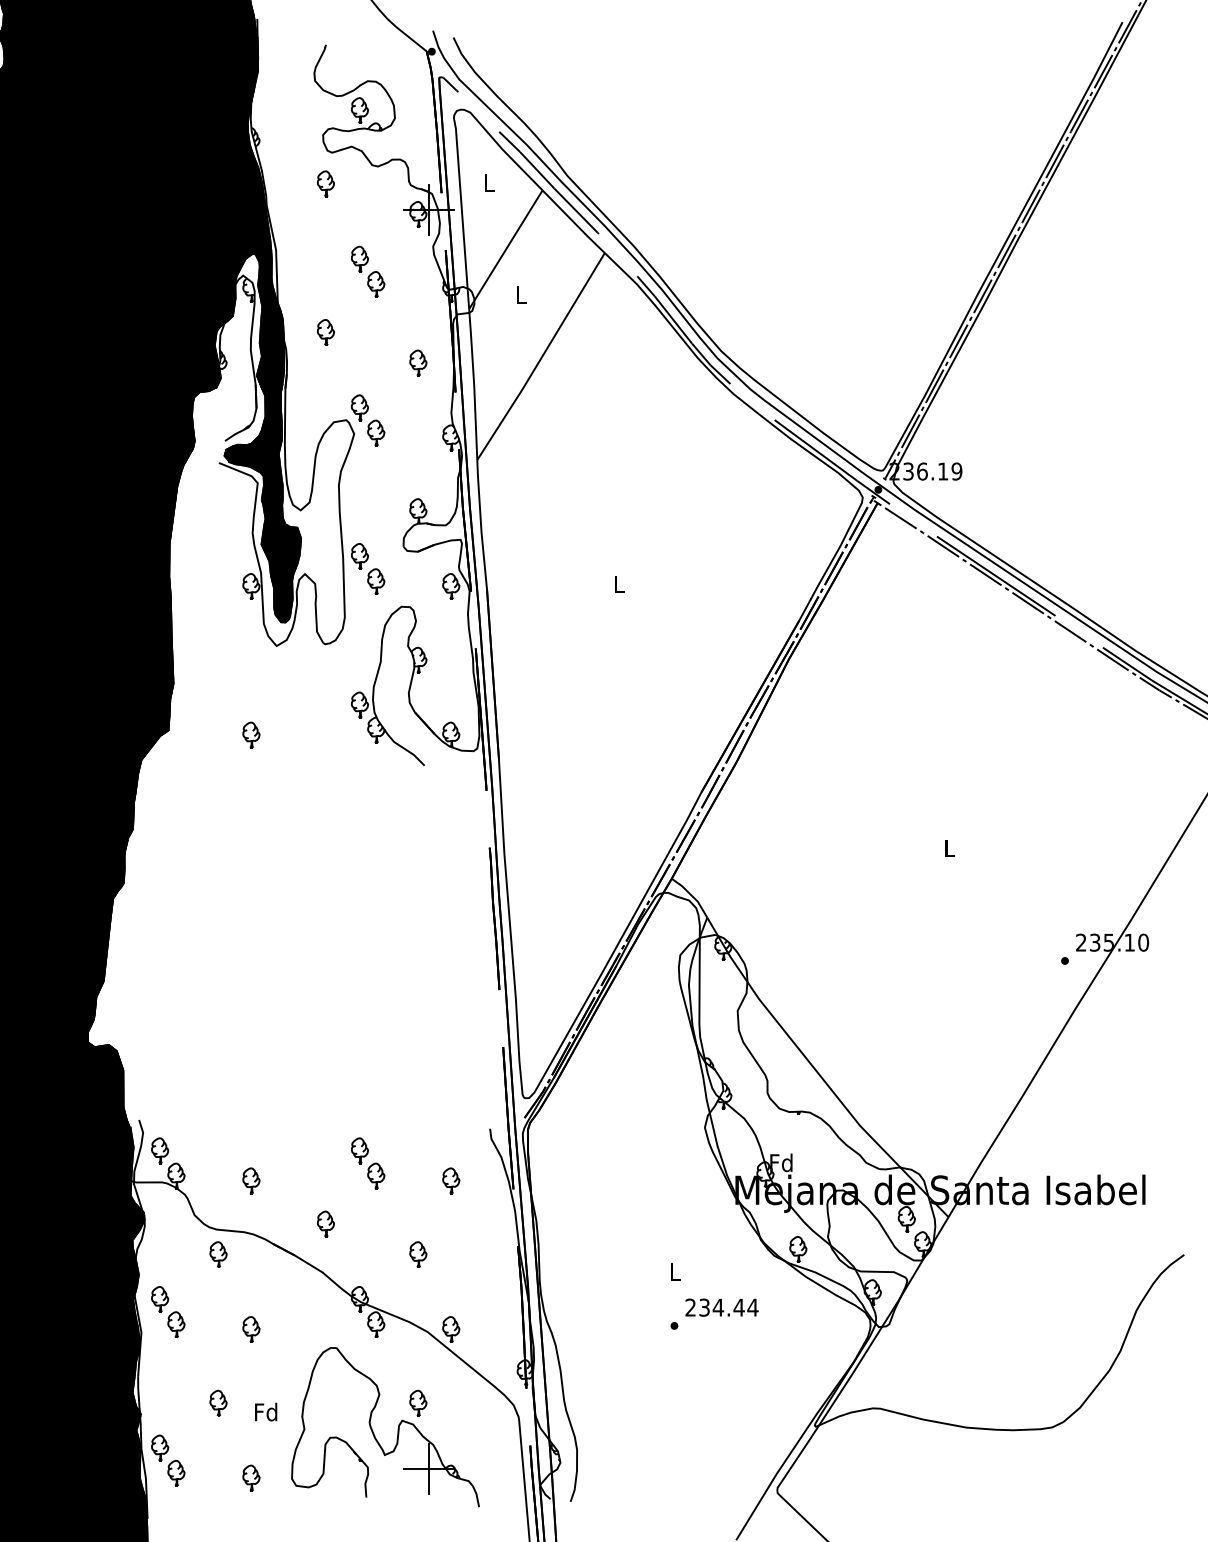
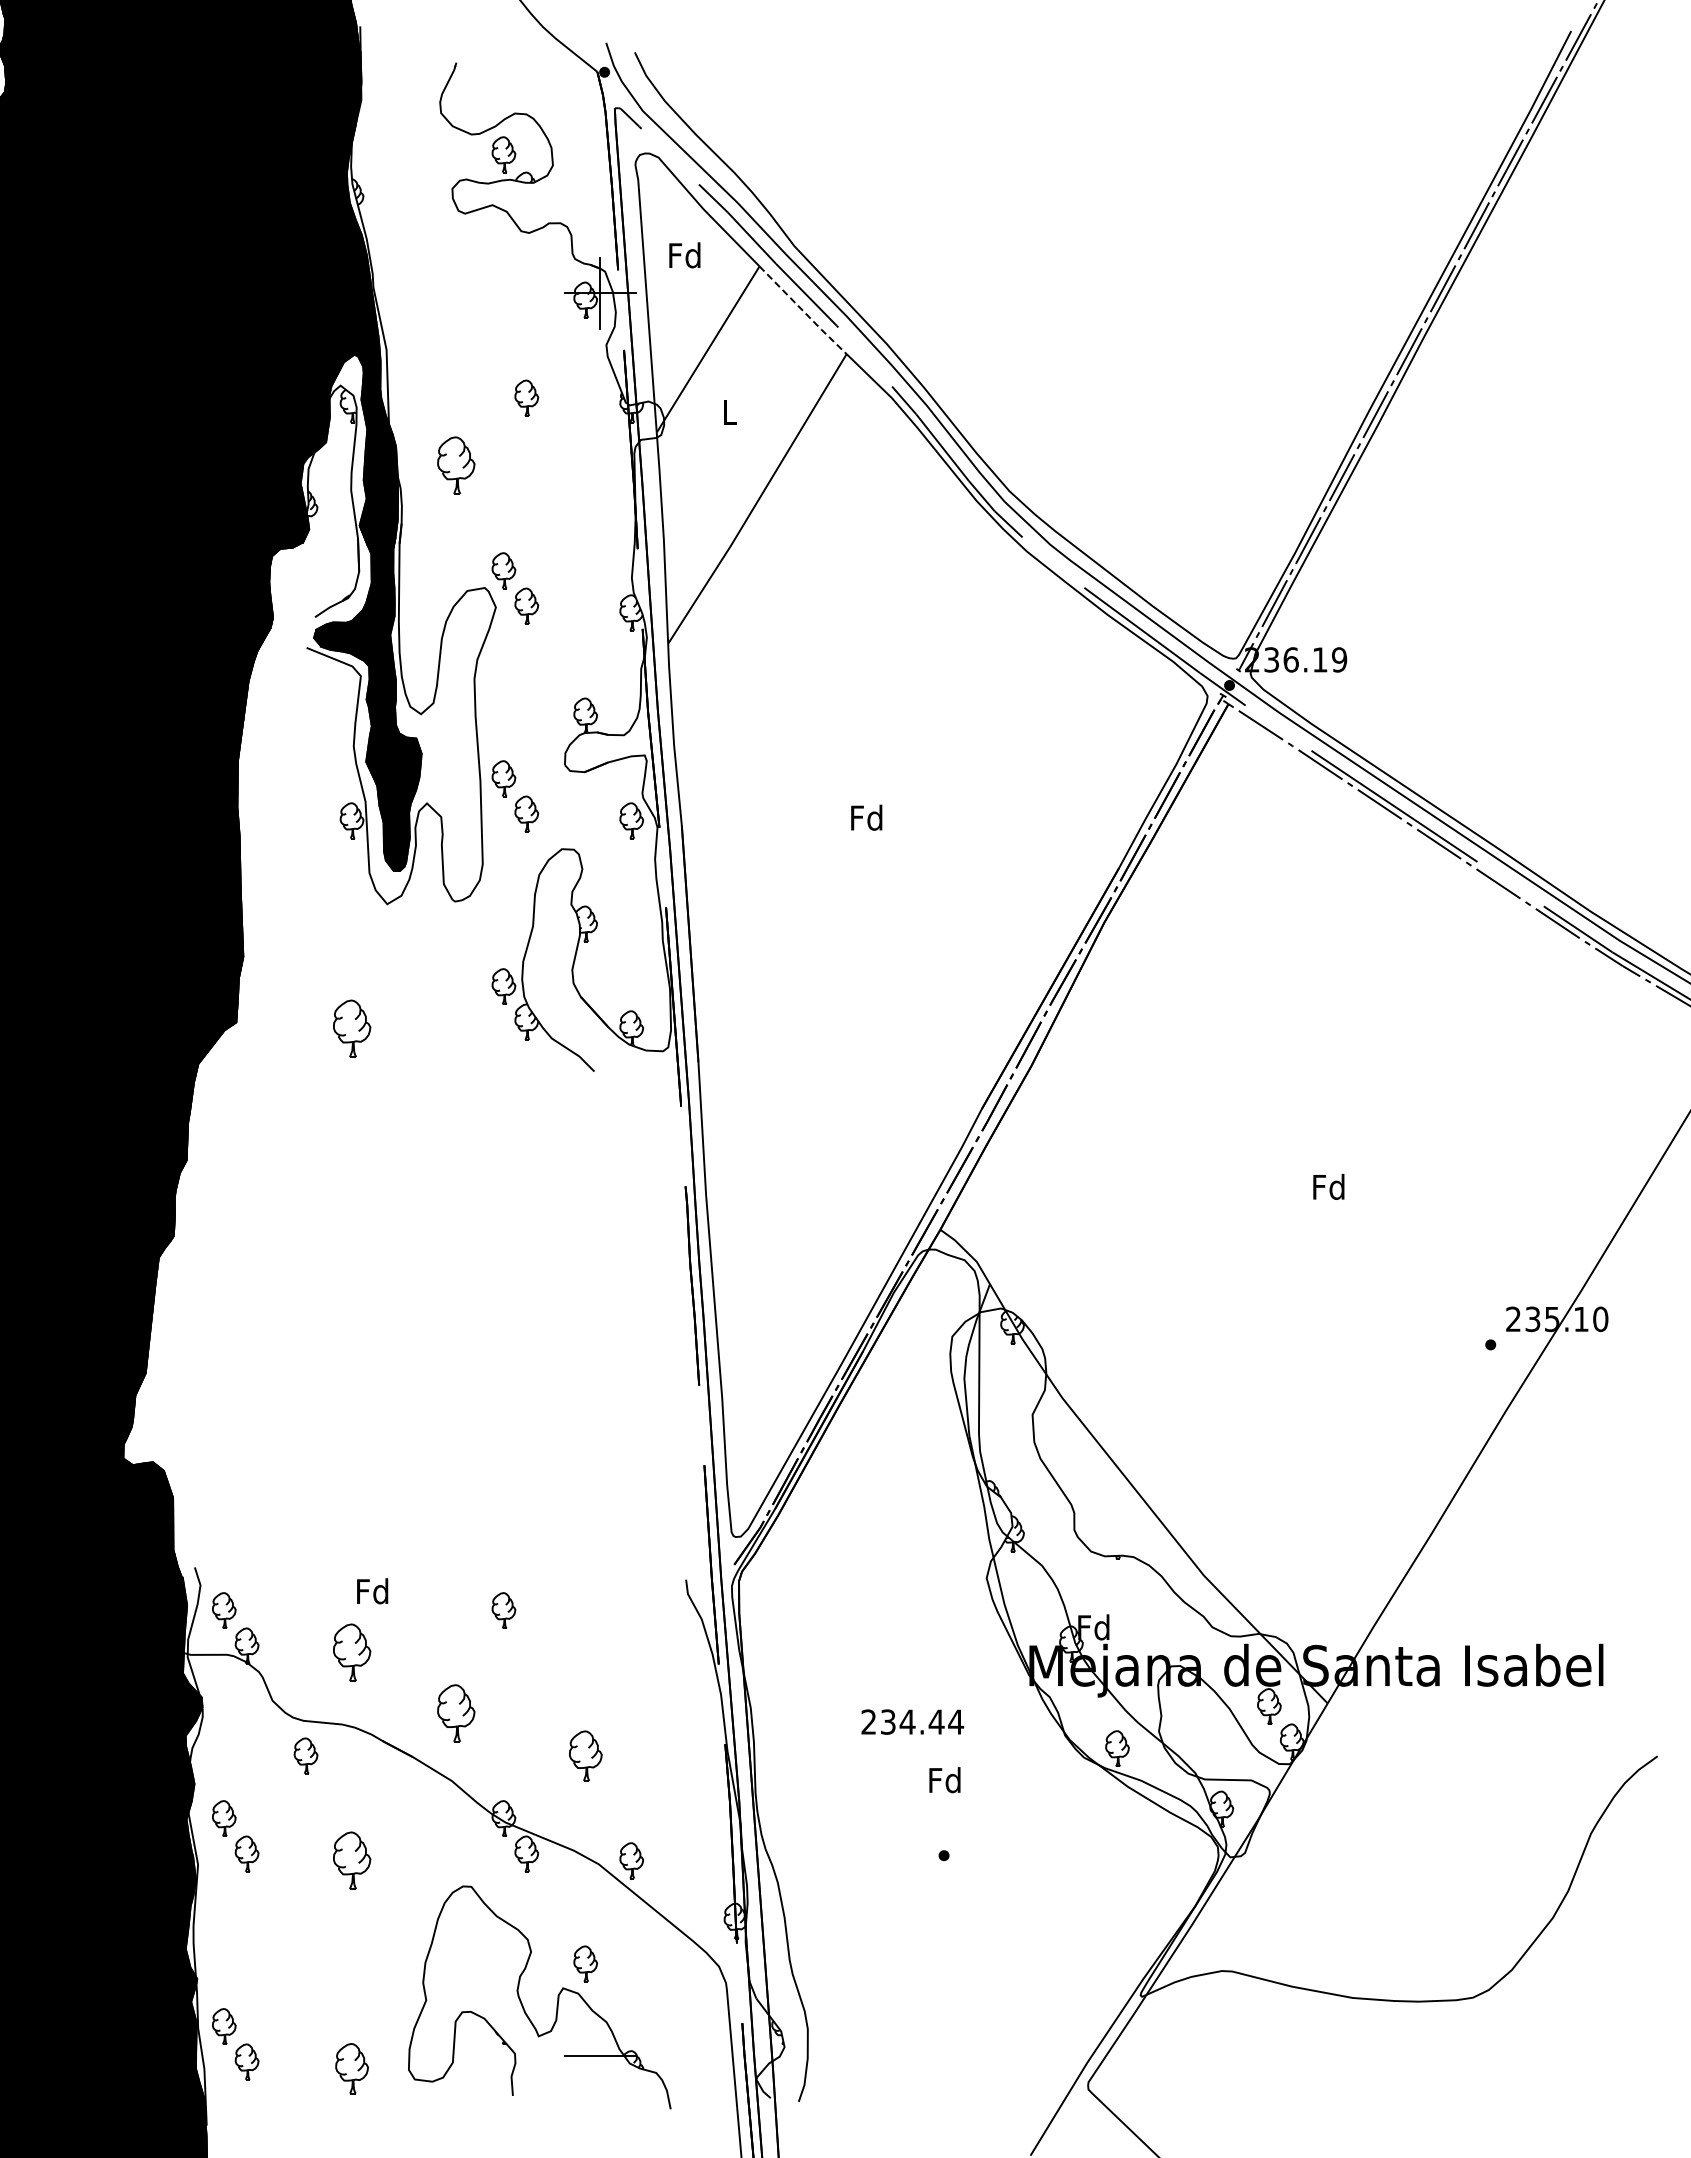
text: (488, 182) -> (684, 255), L -> Fd
part: (326, 183) -> (456, 256), removed
line: (573, 222) -> (803, 311), solid -> dashed
part: (359, 259) -> (503, 362), removed
part: (326, 331) -> (456, 464), size x1.6
part: (418, 362) -> (585, 507), removed
text: (619, 584) -> (866, 817), L -> Fd
part: (251, 734) -> (351, 1028), size x1.6
text: (949, 847) -> (1328, 1186), L -> Fd
part: (376, 1175) -> (526, 1645), removed
part: (251, 1180) -> (351, 1652), size x1.6
part: (451, 1180) -> (631, 1652), removed
part: (326, 1223) -> (456, 1712), size x1.6
part: (418, 1254) -> (585, 1755), size x1.4
text: (674, 1272) -> (944, 1780), L -> Fd
text: (721, 1307) -> (912, 1721), moved
part: (251, 1329) -> (351, 1860), size x1.6
part: (218, 1402) -> (305, 1963), removed
text: (266, 1412) -> (372, 1591), moved
line: (428, 1469) -> (600, 2056), removed
part: (251, 1477) -> (351, 2068), size x1.4

